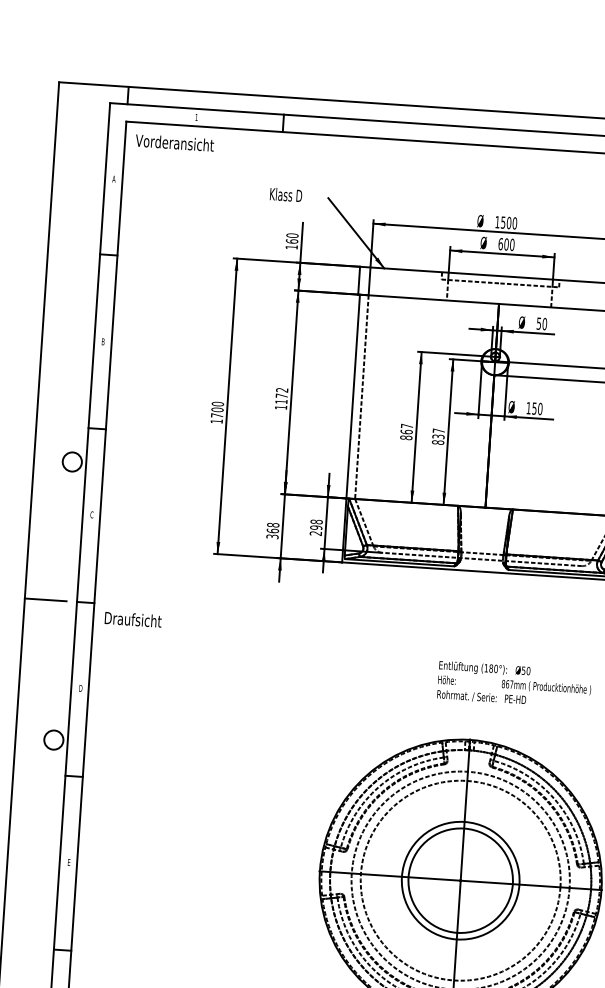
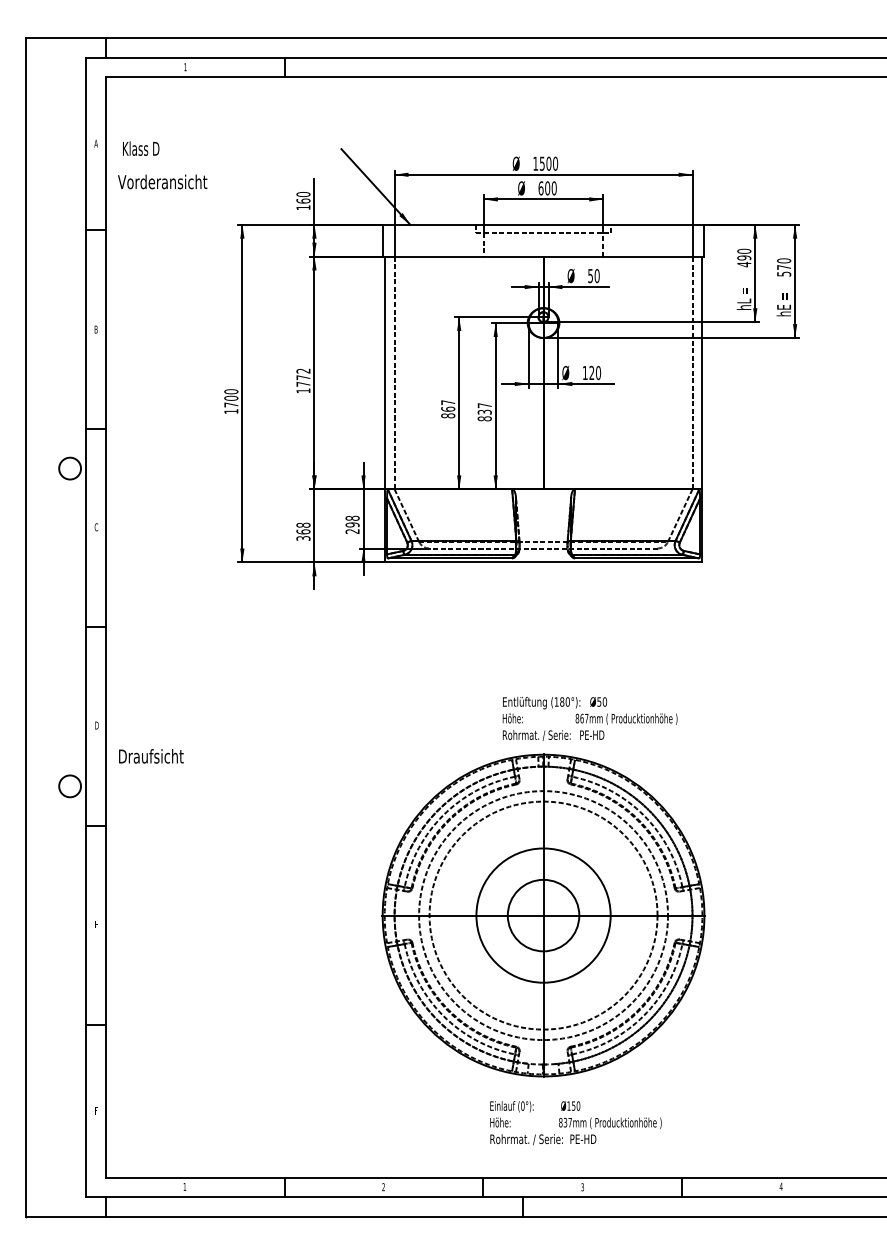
text: (174, 142) -> (162, 181), moved
text: (286, 194) -> (141, 148), moved
text: (281, 401) -> (303, 384), 1172 -> 1772
text: (534, 408) -> (591, 372), 150 -> 120
line: (45, 599) -> (50, 627), removed
text: (133, 619) -> (151, 756), moved
text: (514, 684) -> (589, 718), moved
circle: (460, 880) -> (543, 915), size x0.6

